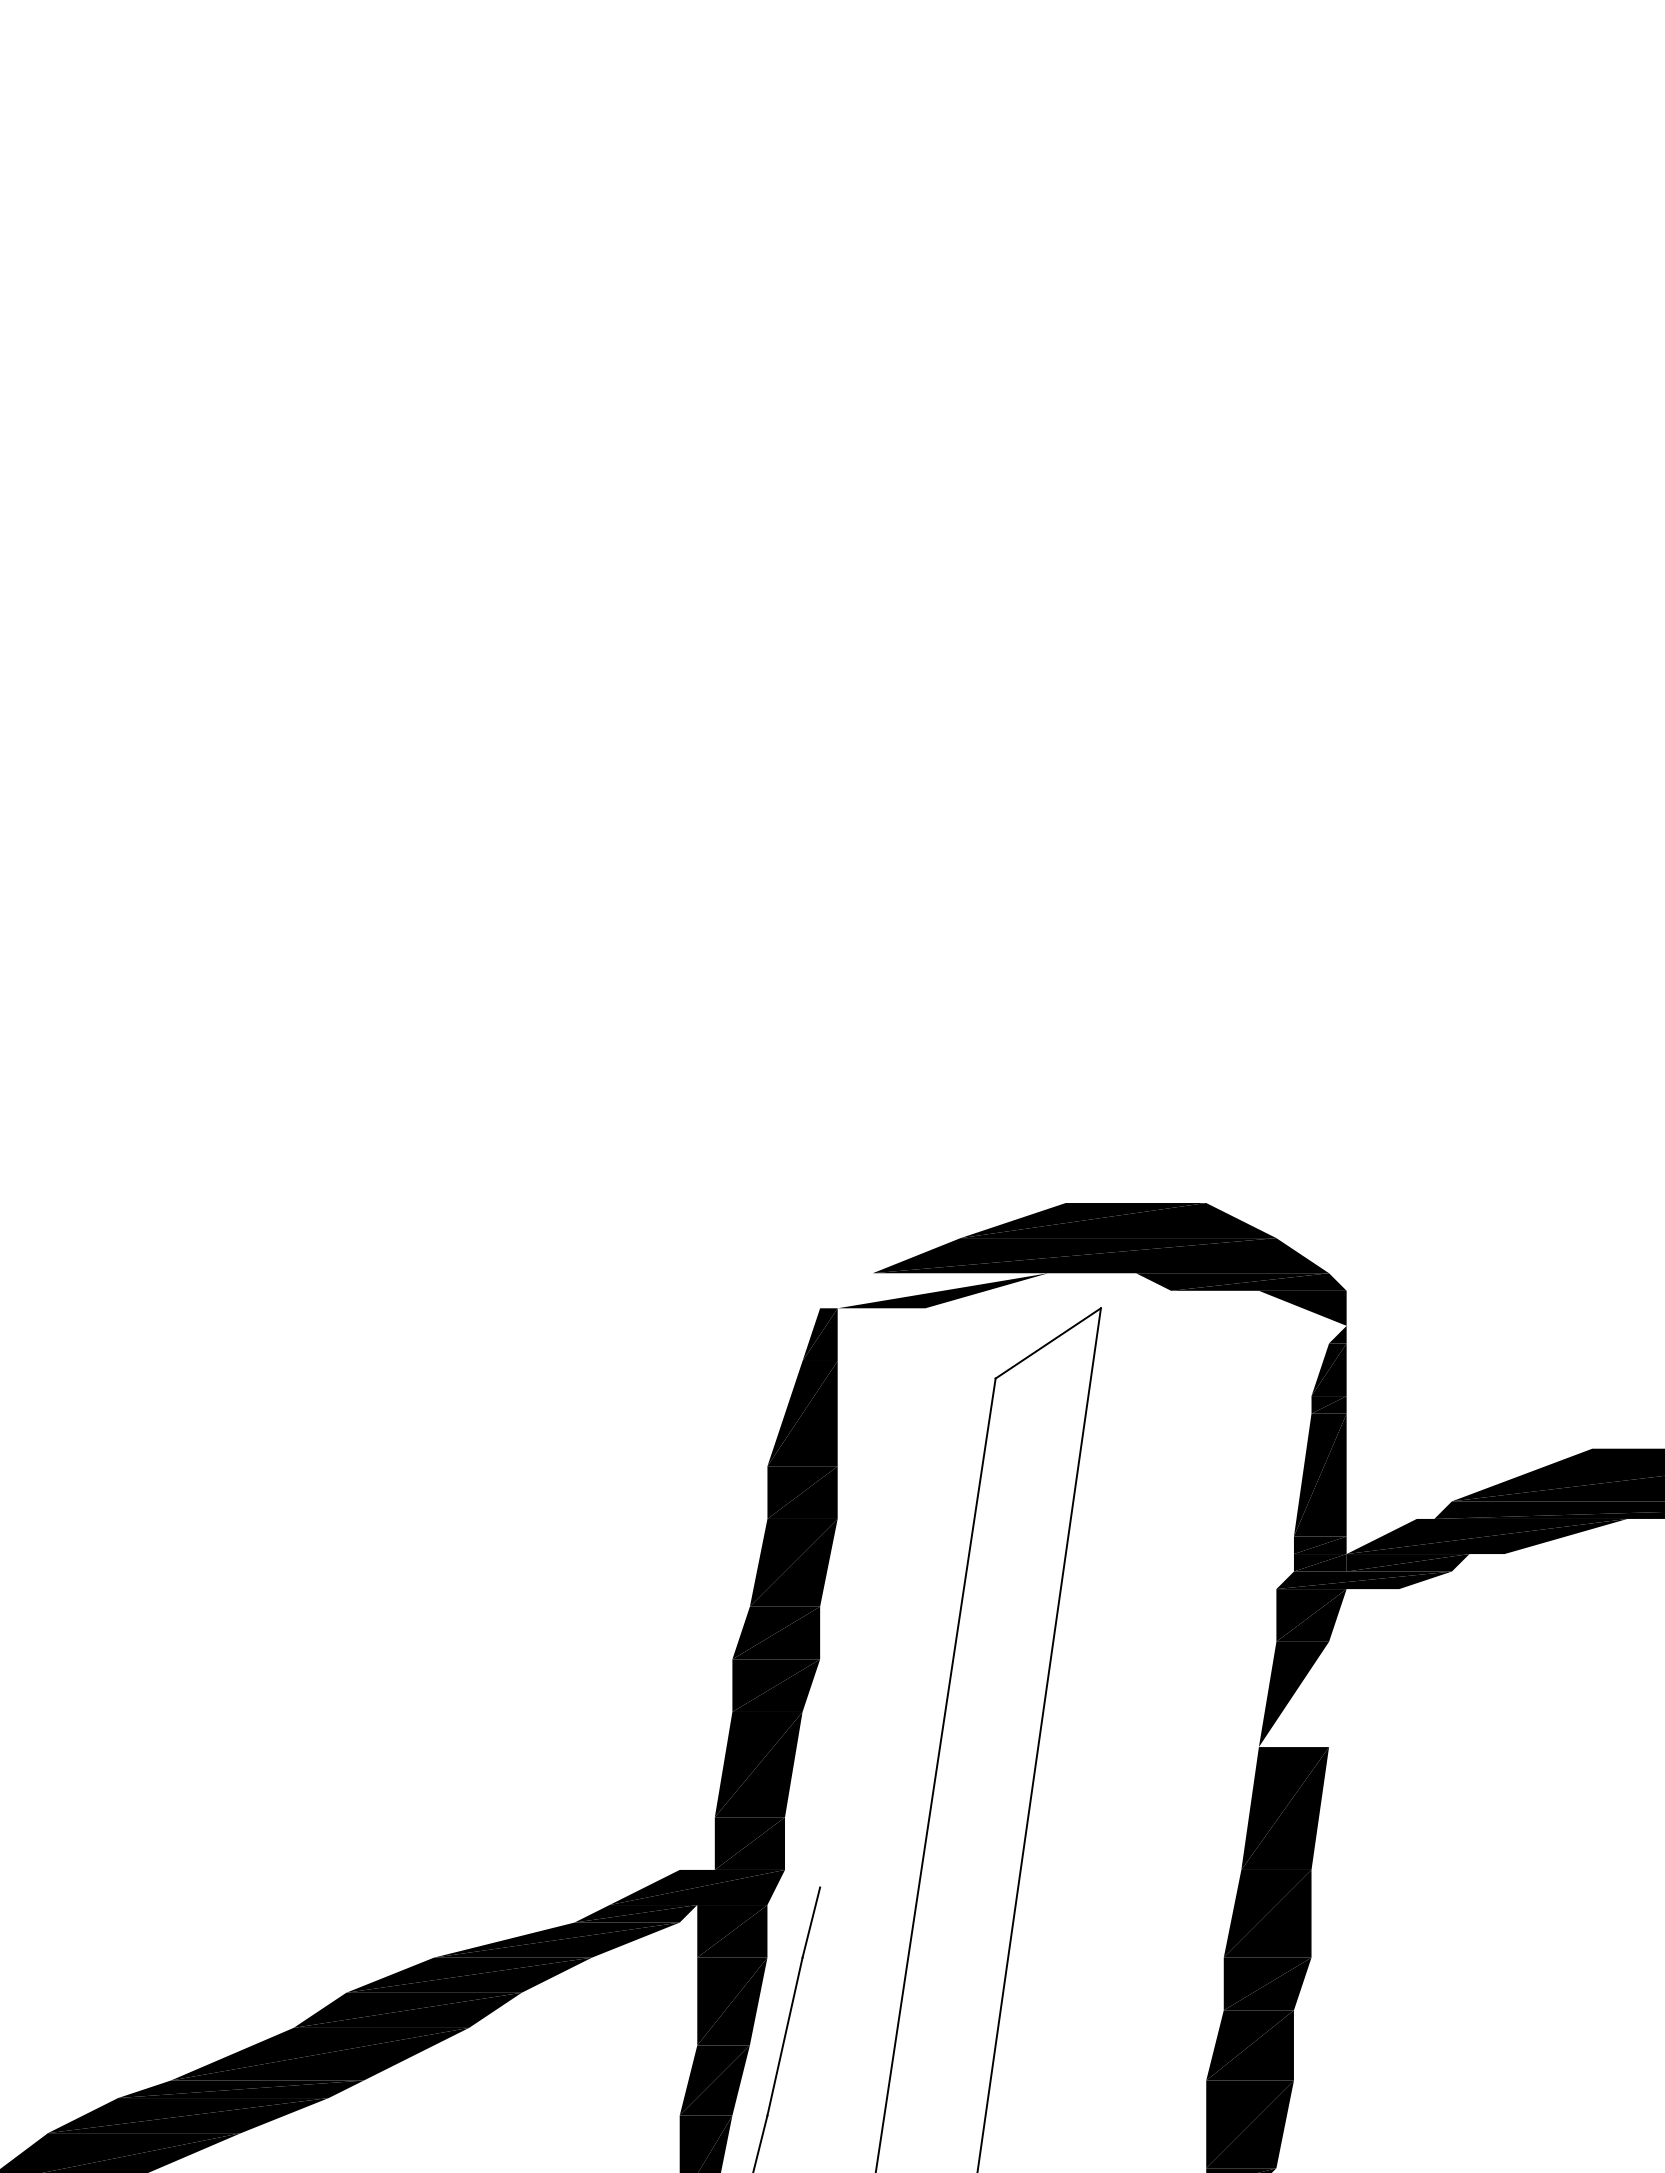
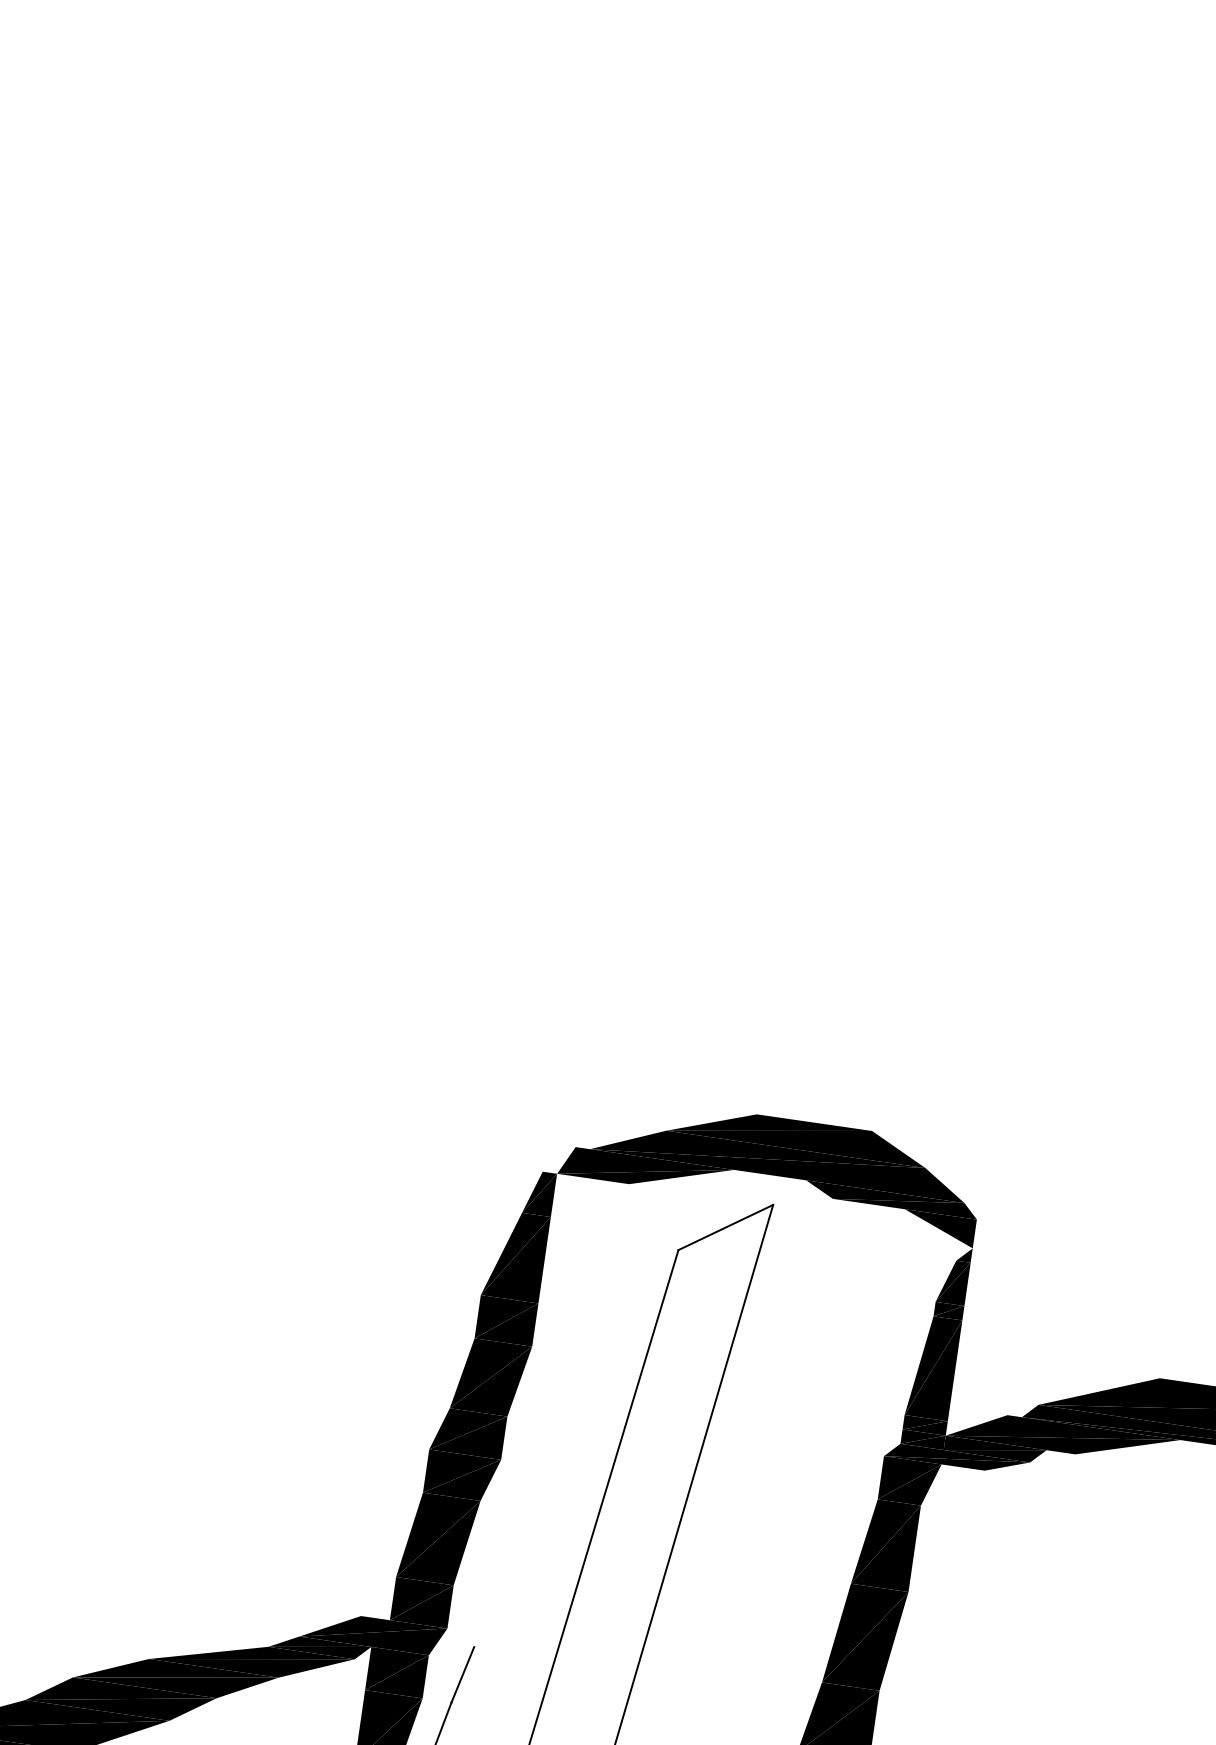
fill: (942, 1290) -> (645, 1171), added
fill: (1293, 1694) -> (885, 1544), added

